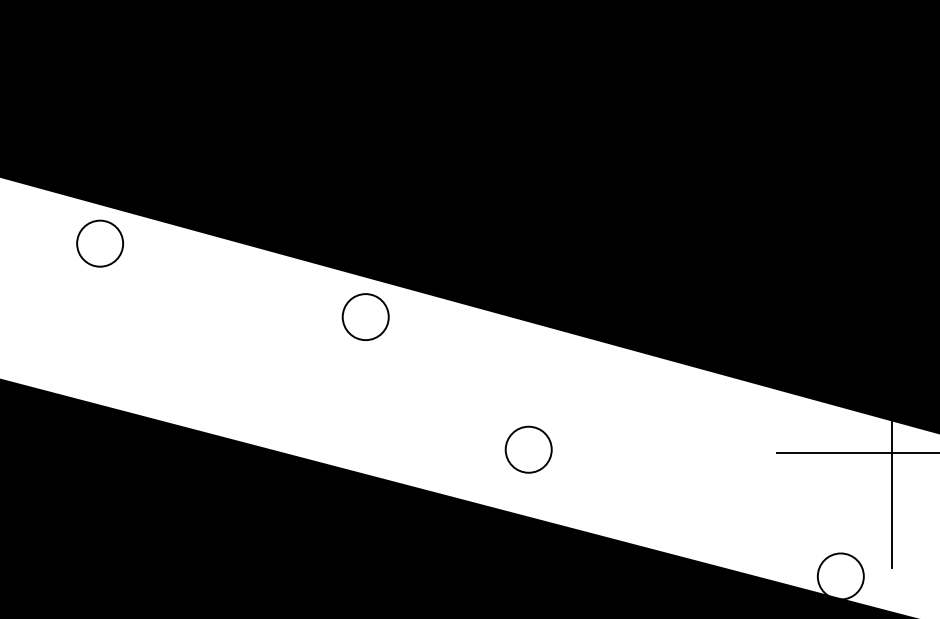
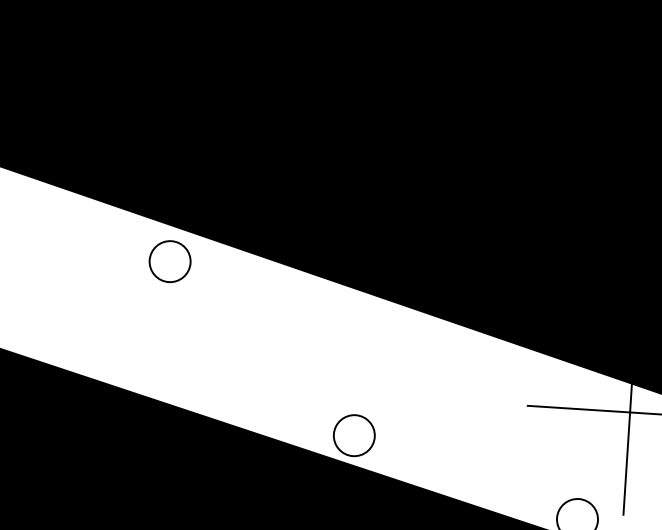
part: (528, 449) -> (354, 435), moved

